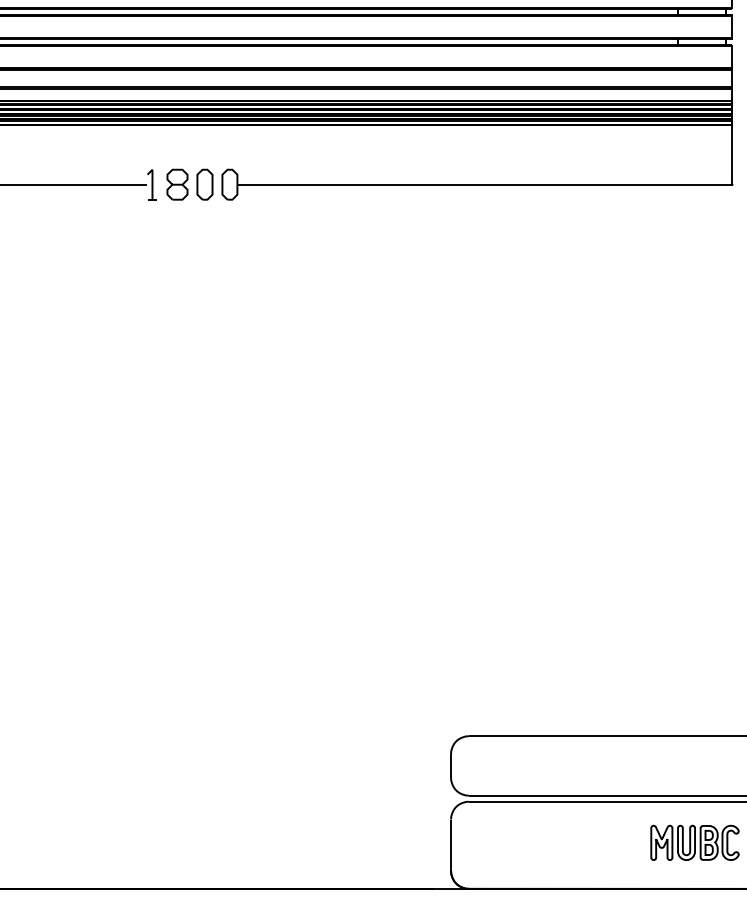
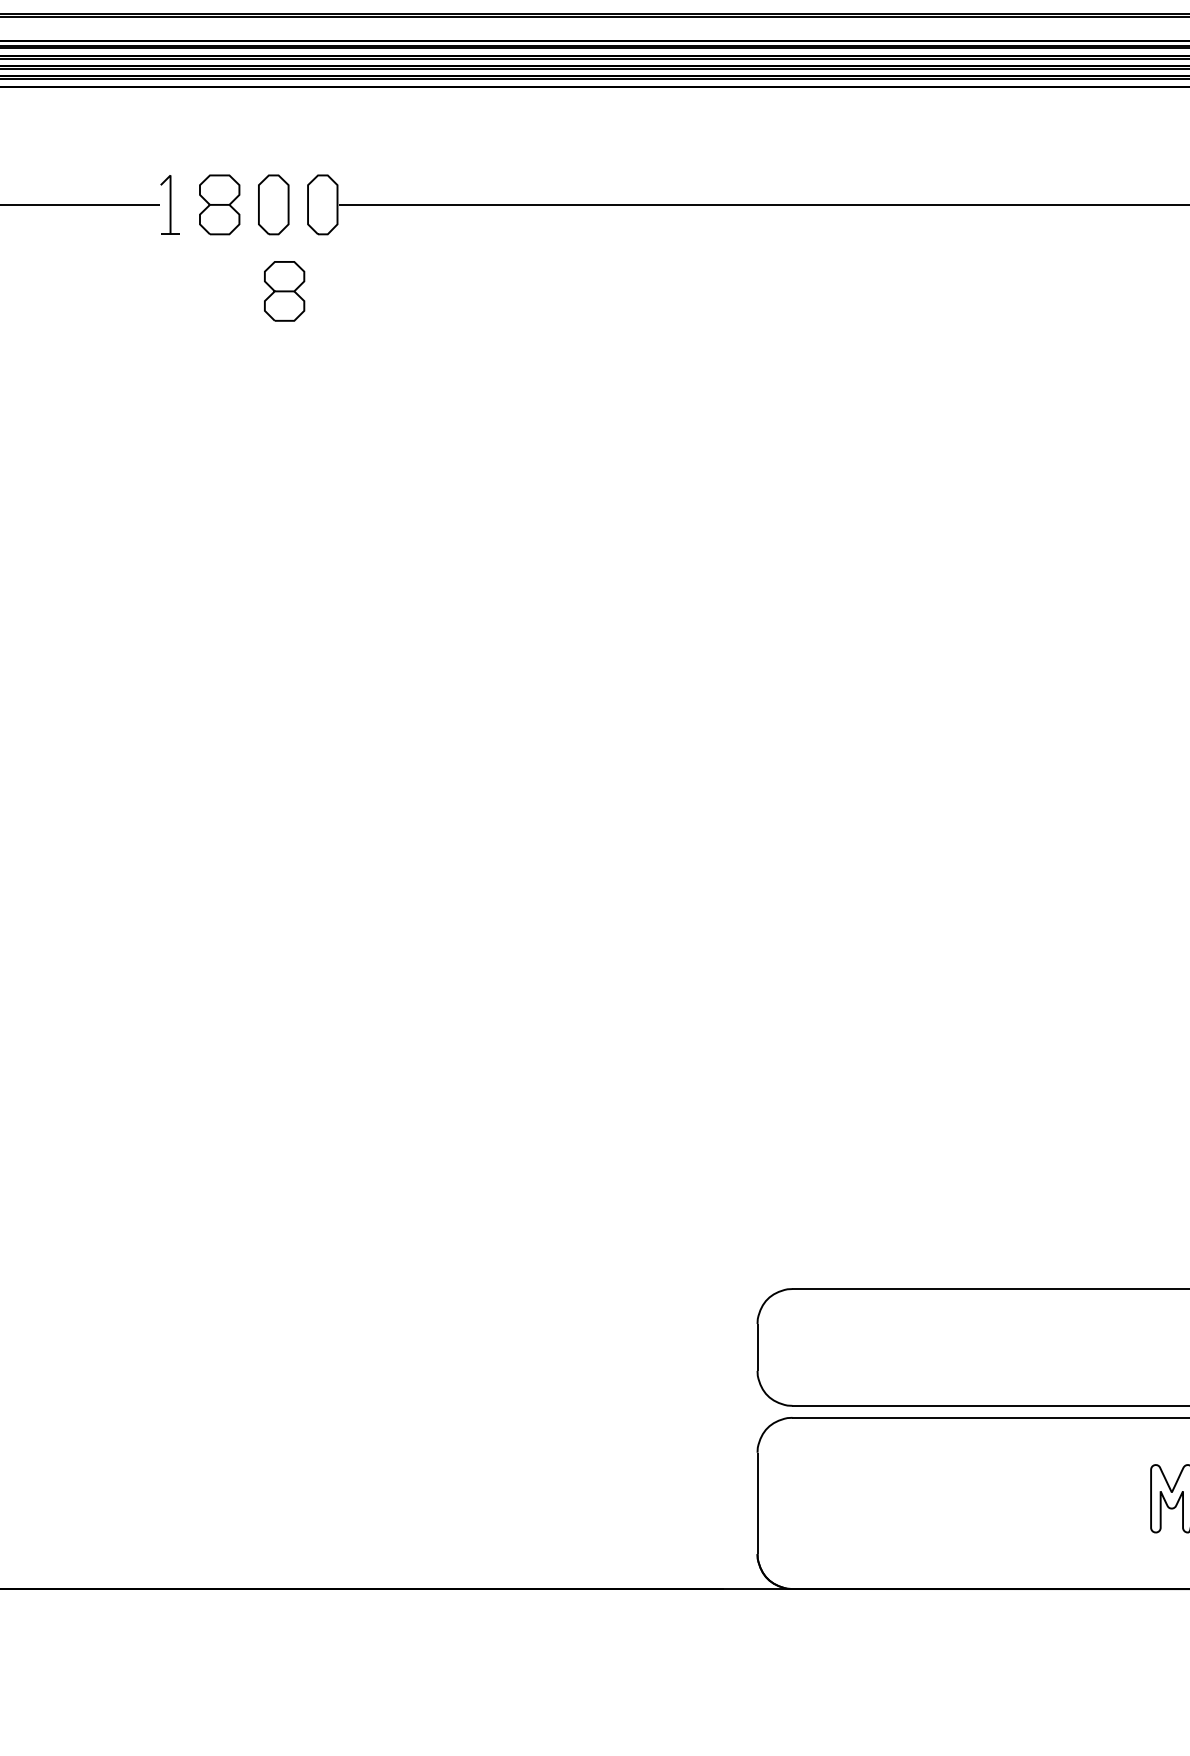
part: (210, 228) -> (284, 290), added

